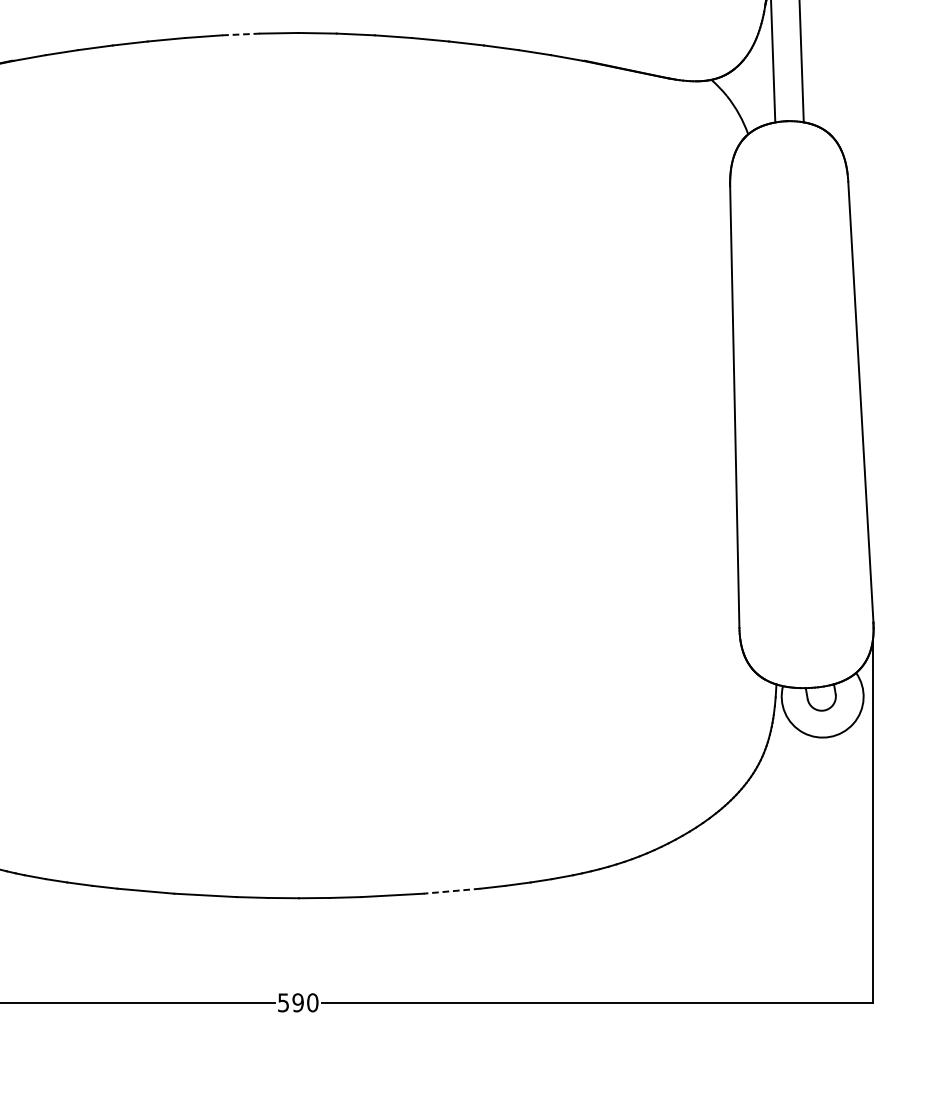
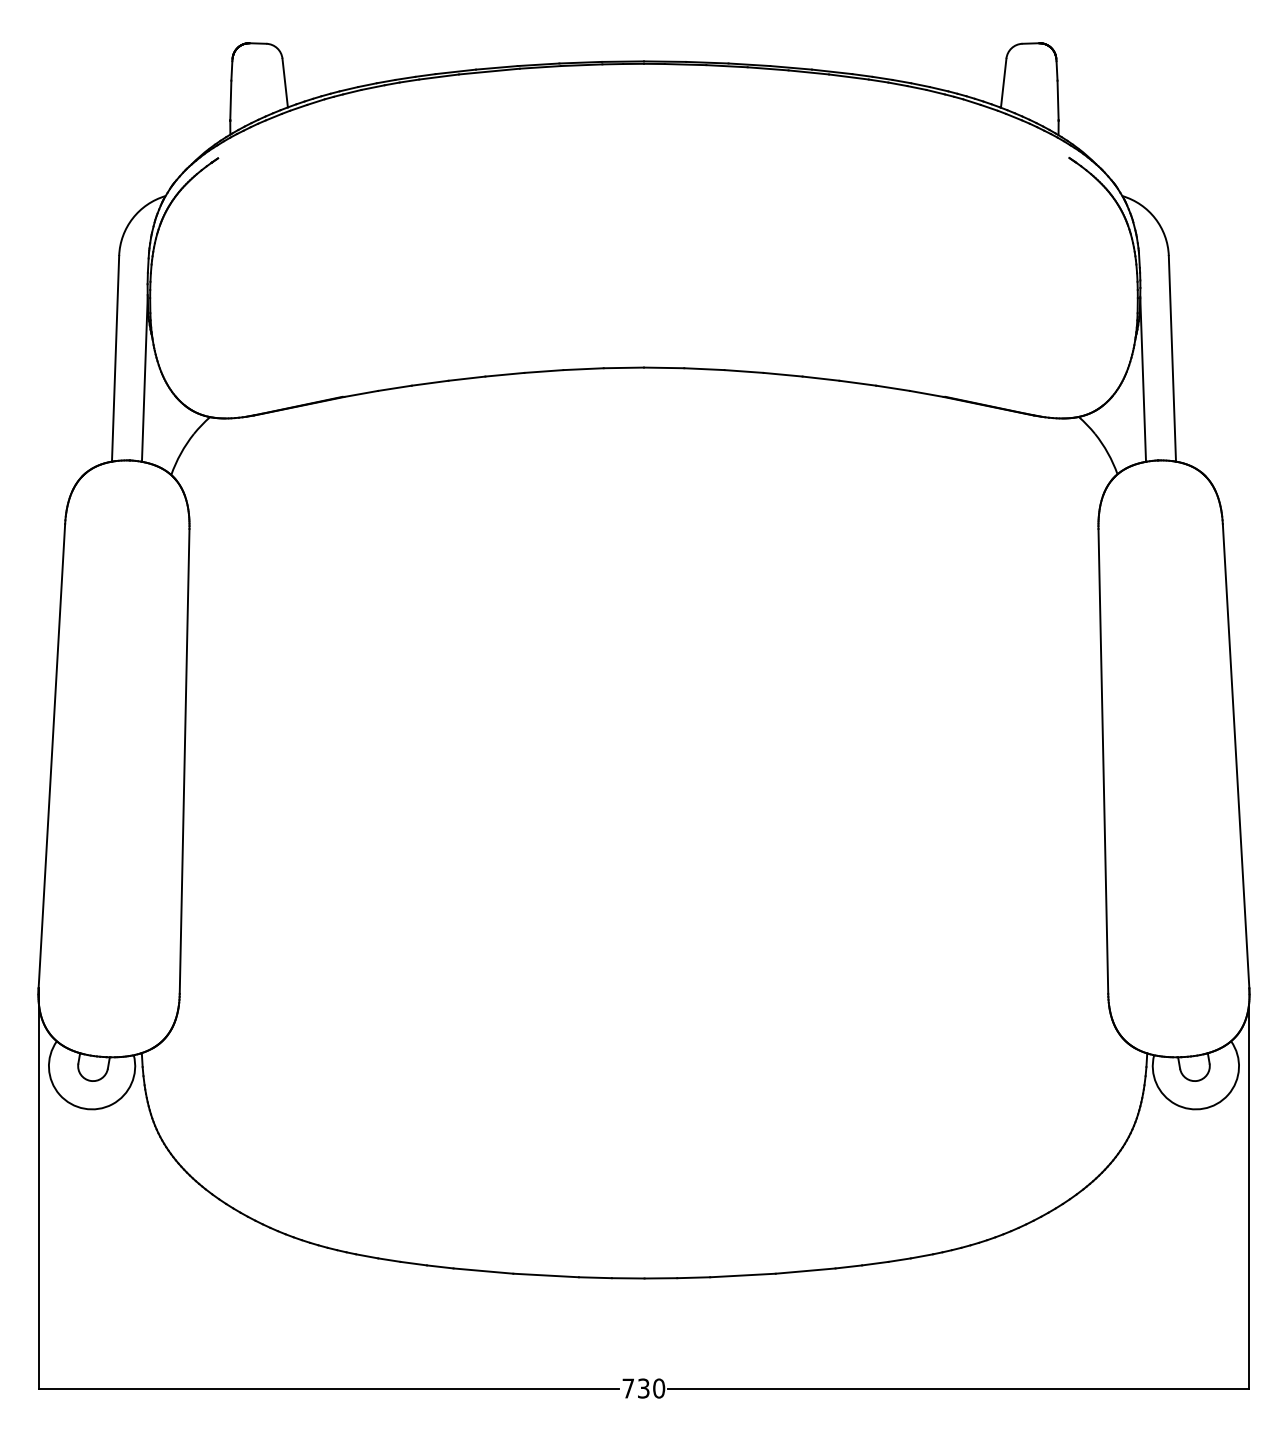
line: (240, 34) -> (583, 369), dashed -> solid
line: (451, 891) -> (805, 1271), dashed -> solid
text: (290, 1002) -> (635, 1388), 590 -> 730

